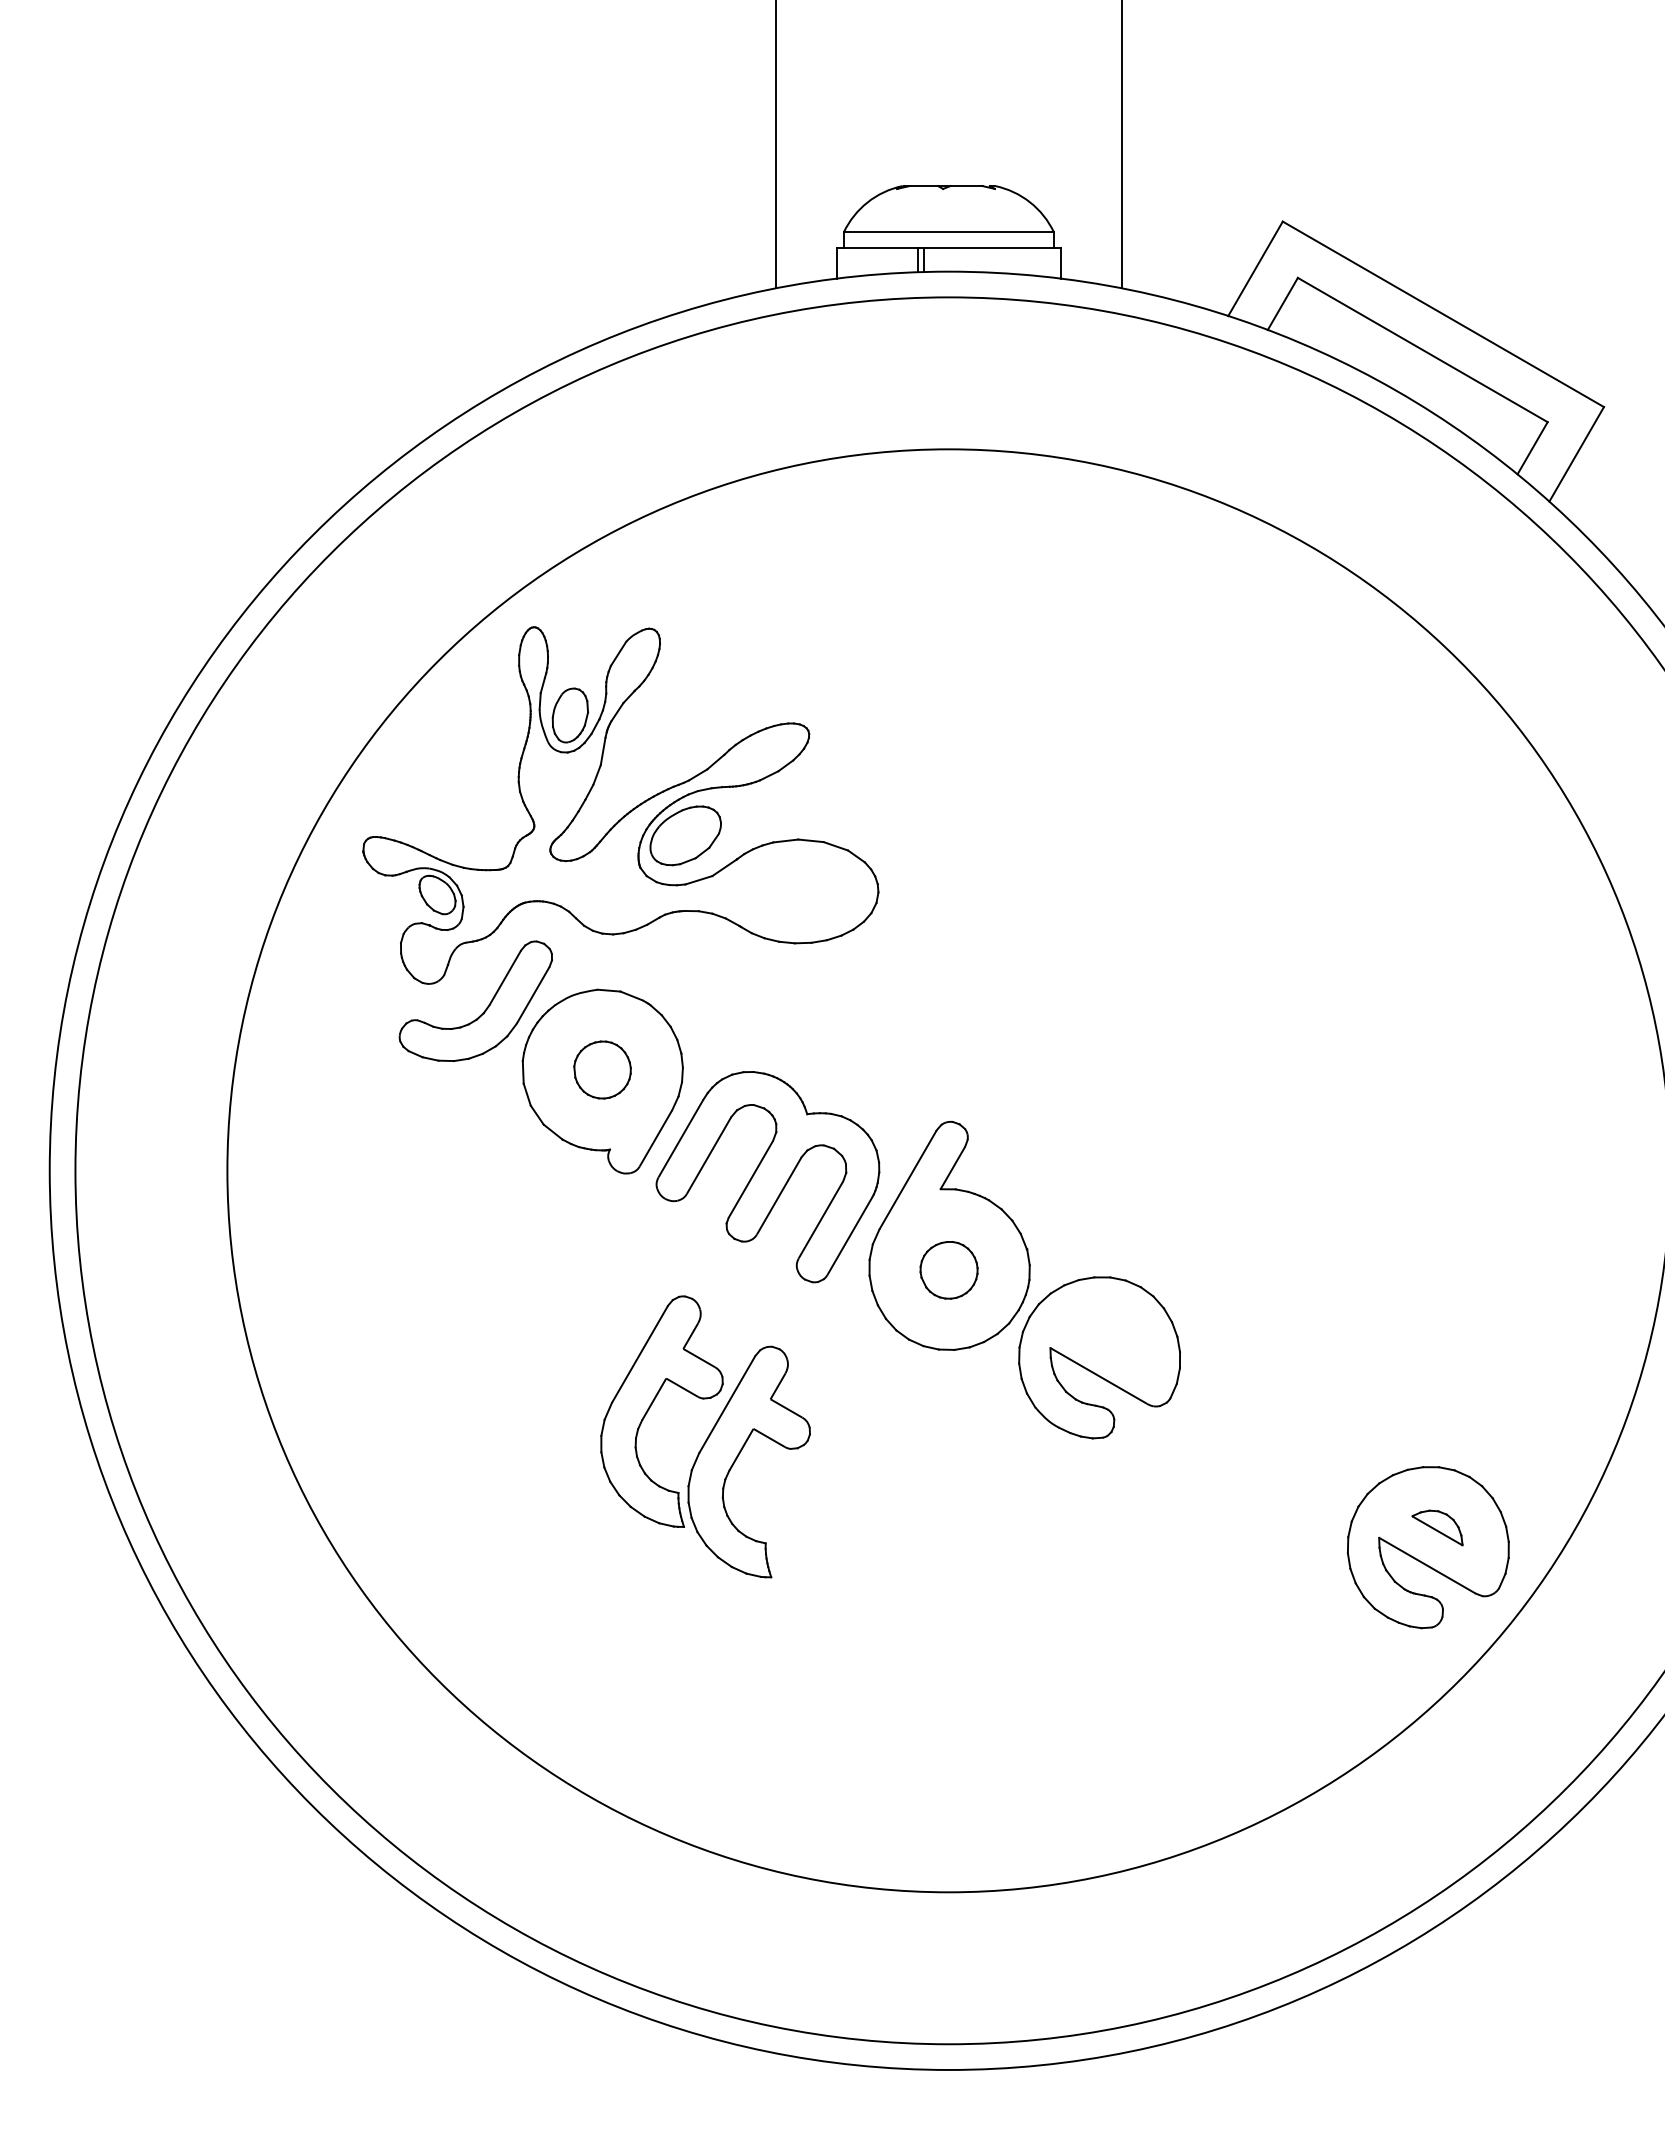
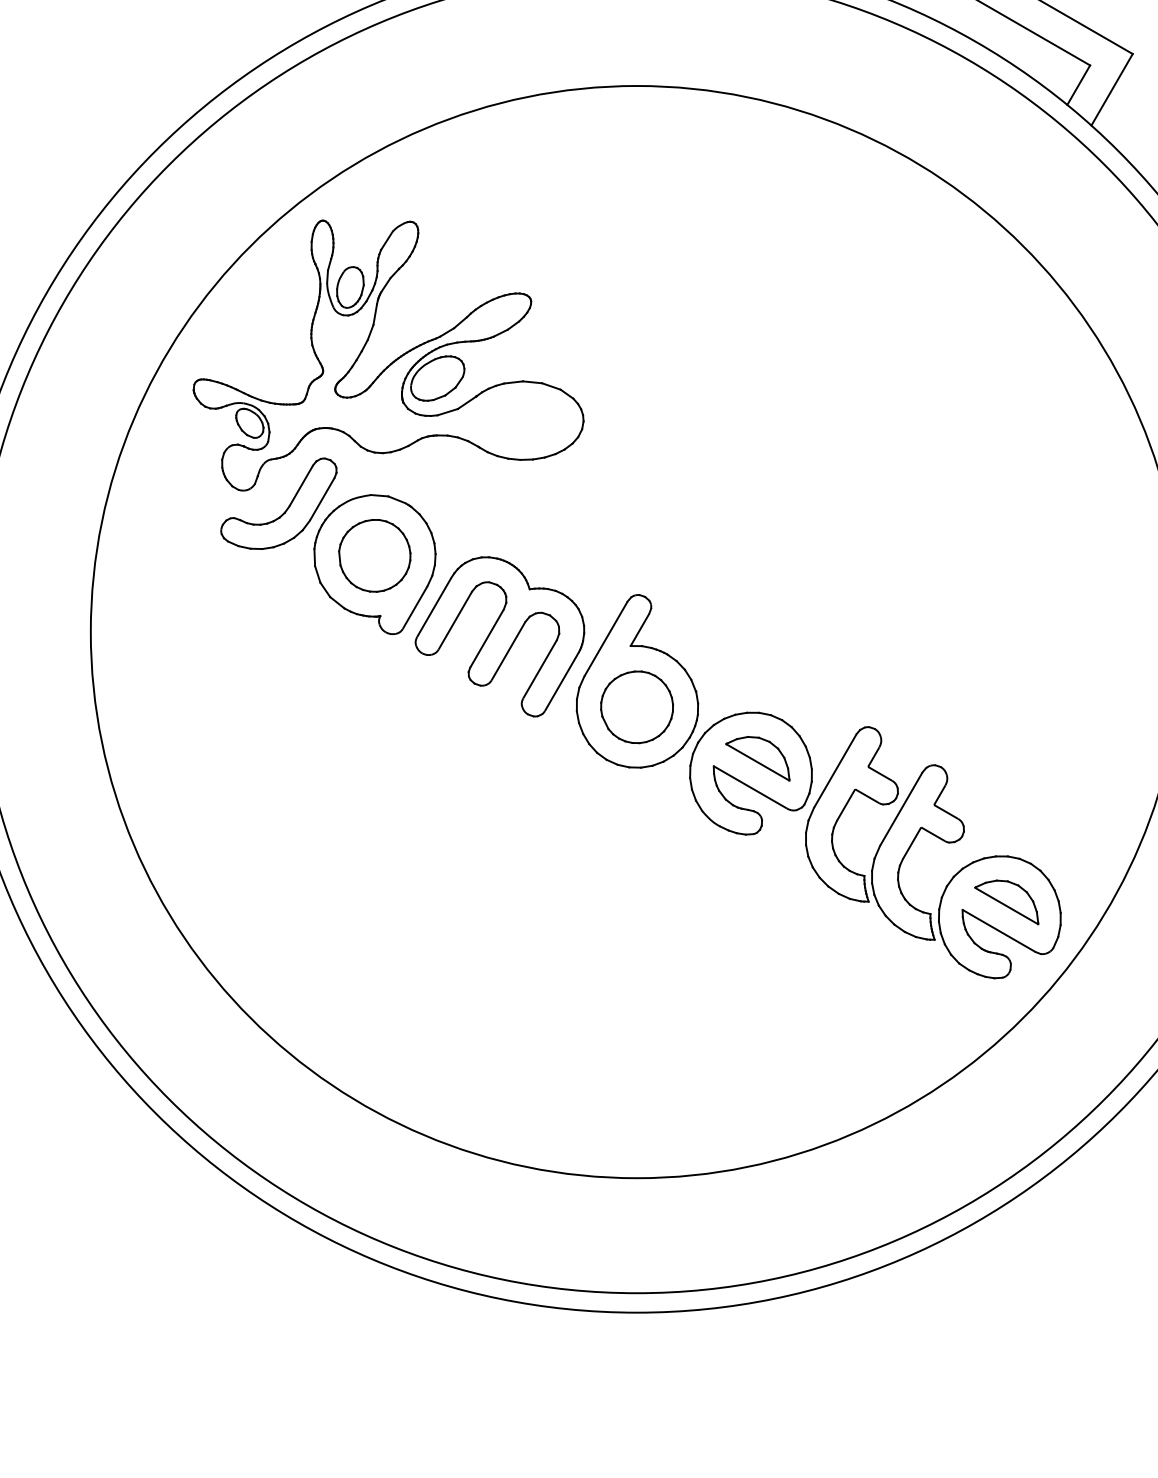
part: (602, 1069) -> (374, 555), size x1.67
part: (948, 1270) -> (636, 707), size x1.67
part: (1108, 1337) -> (757, 758), added
part: (705, 1436) -> (884, 833), moved
part: (1437, 1527) -> (1006, 902), size x1.67

